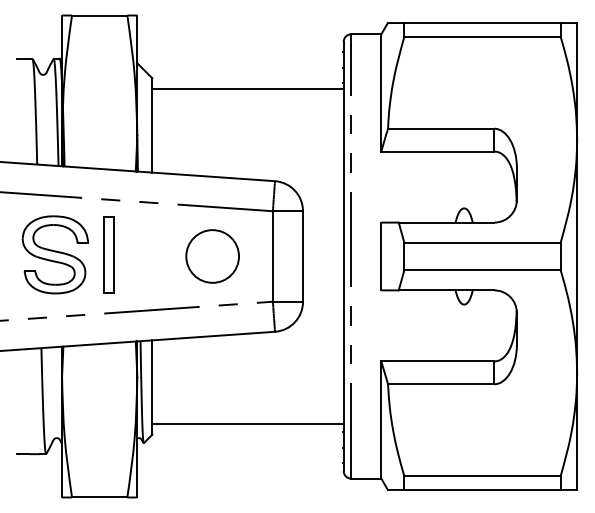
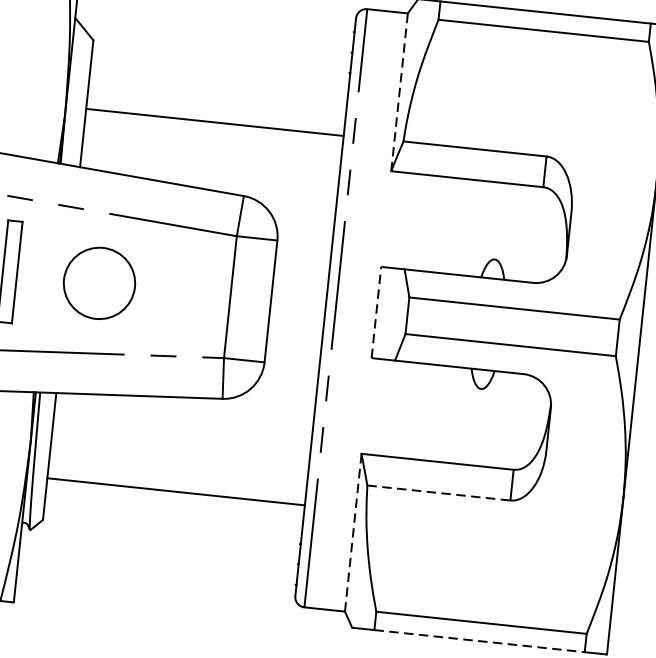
line: (247, 89) -> (214, 122), moved
line: (381, 92) -> (399, 91), solid -> dashed
circle: (212, 256) -> (99, 283), moved
line: (381, 256) -> (376, 312), solid -> dashed
line: (441, 384) -> (439, 493), solid -> dashed
line: (381, 420) -> (353, 533), solid -> dashed
line: (247, 423) -> (175, 491), moved
line: (483, 489) -> (480, 640), solid -> dashed

